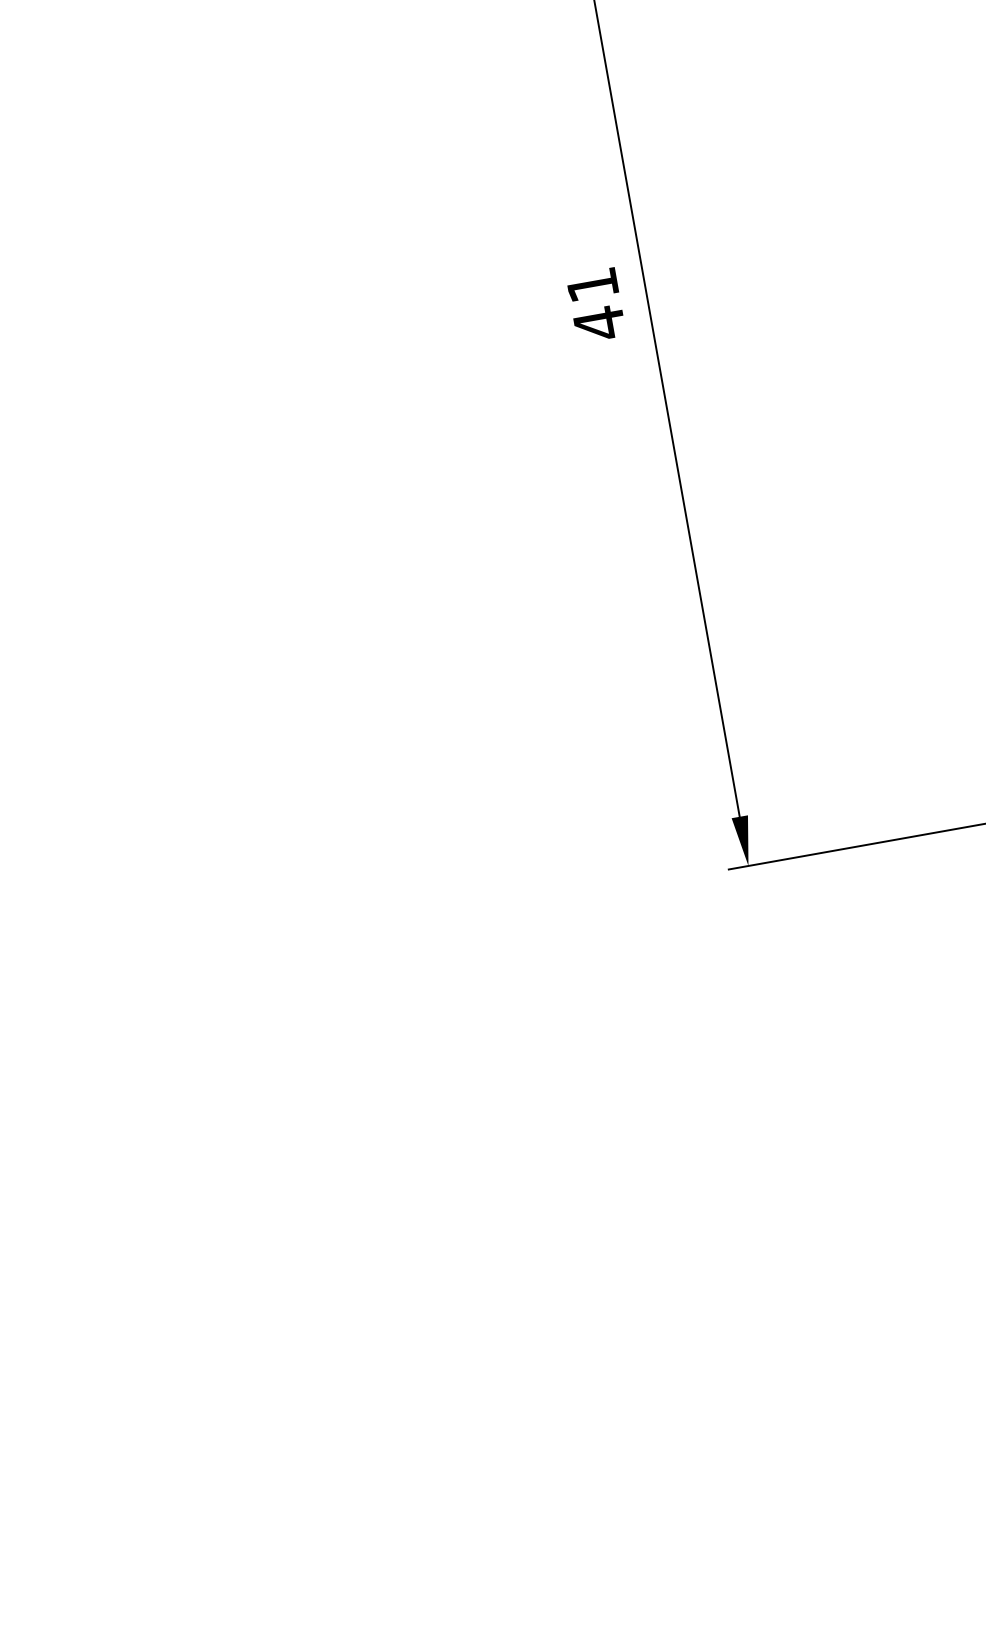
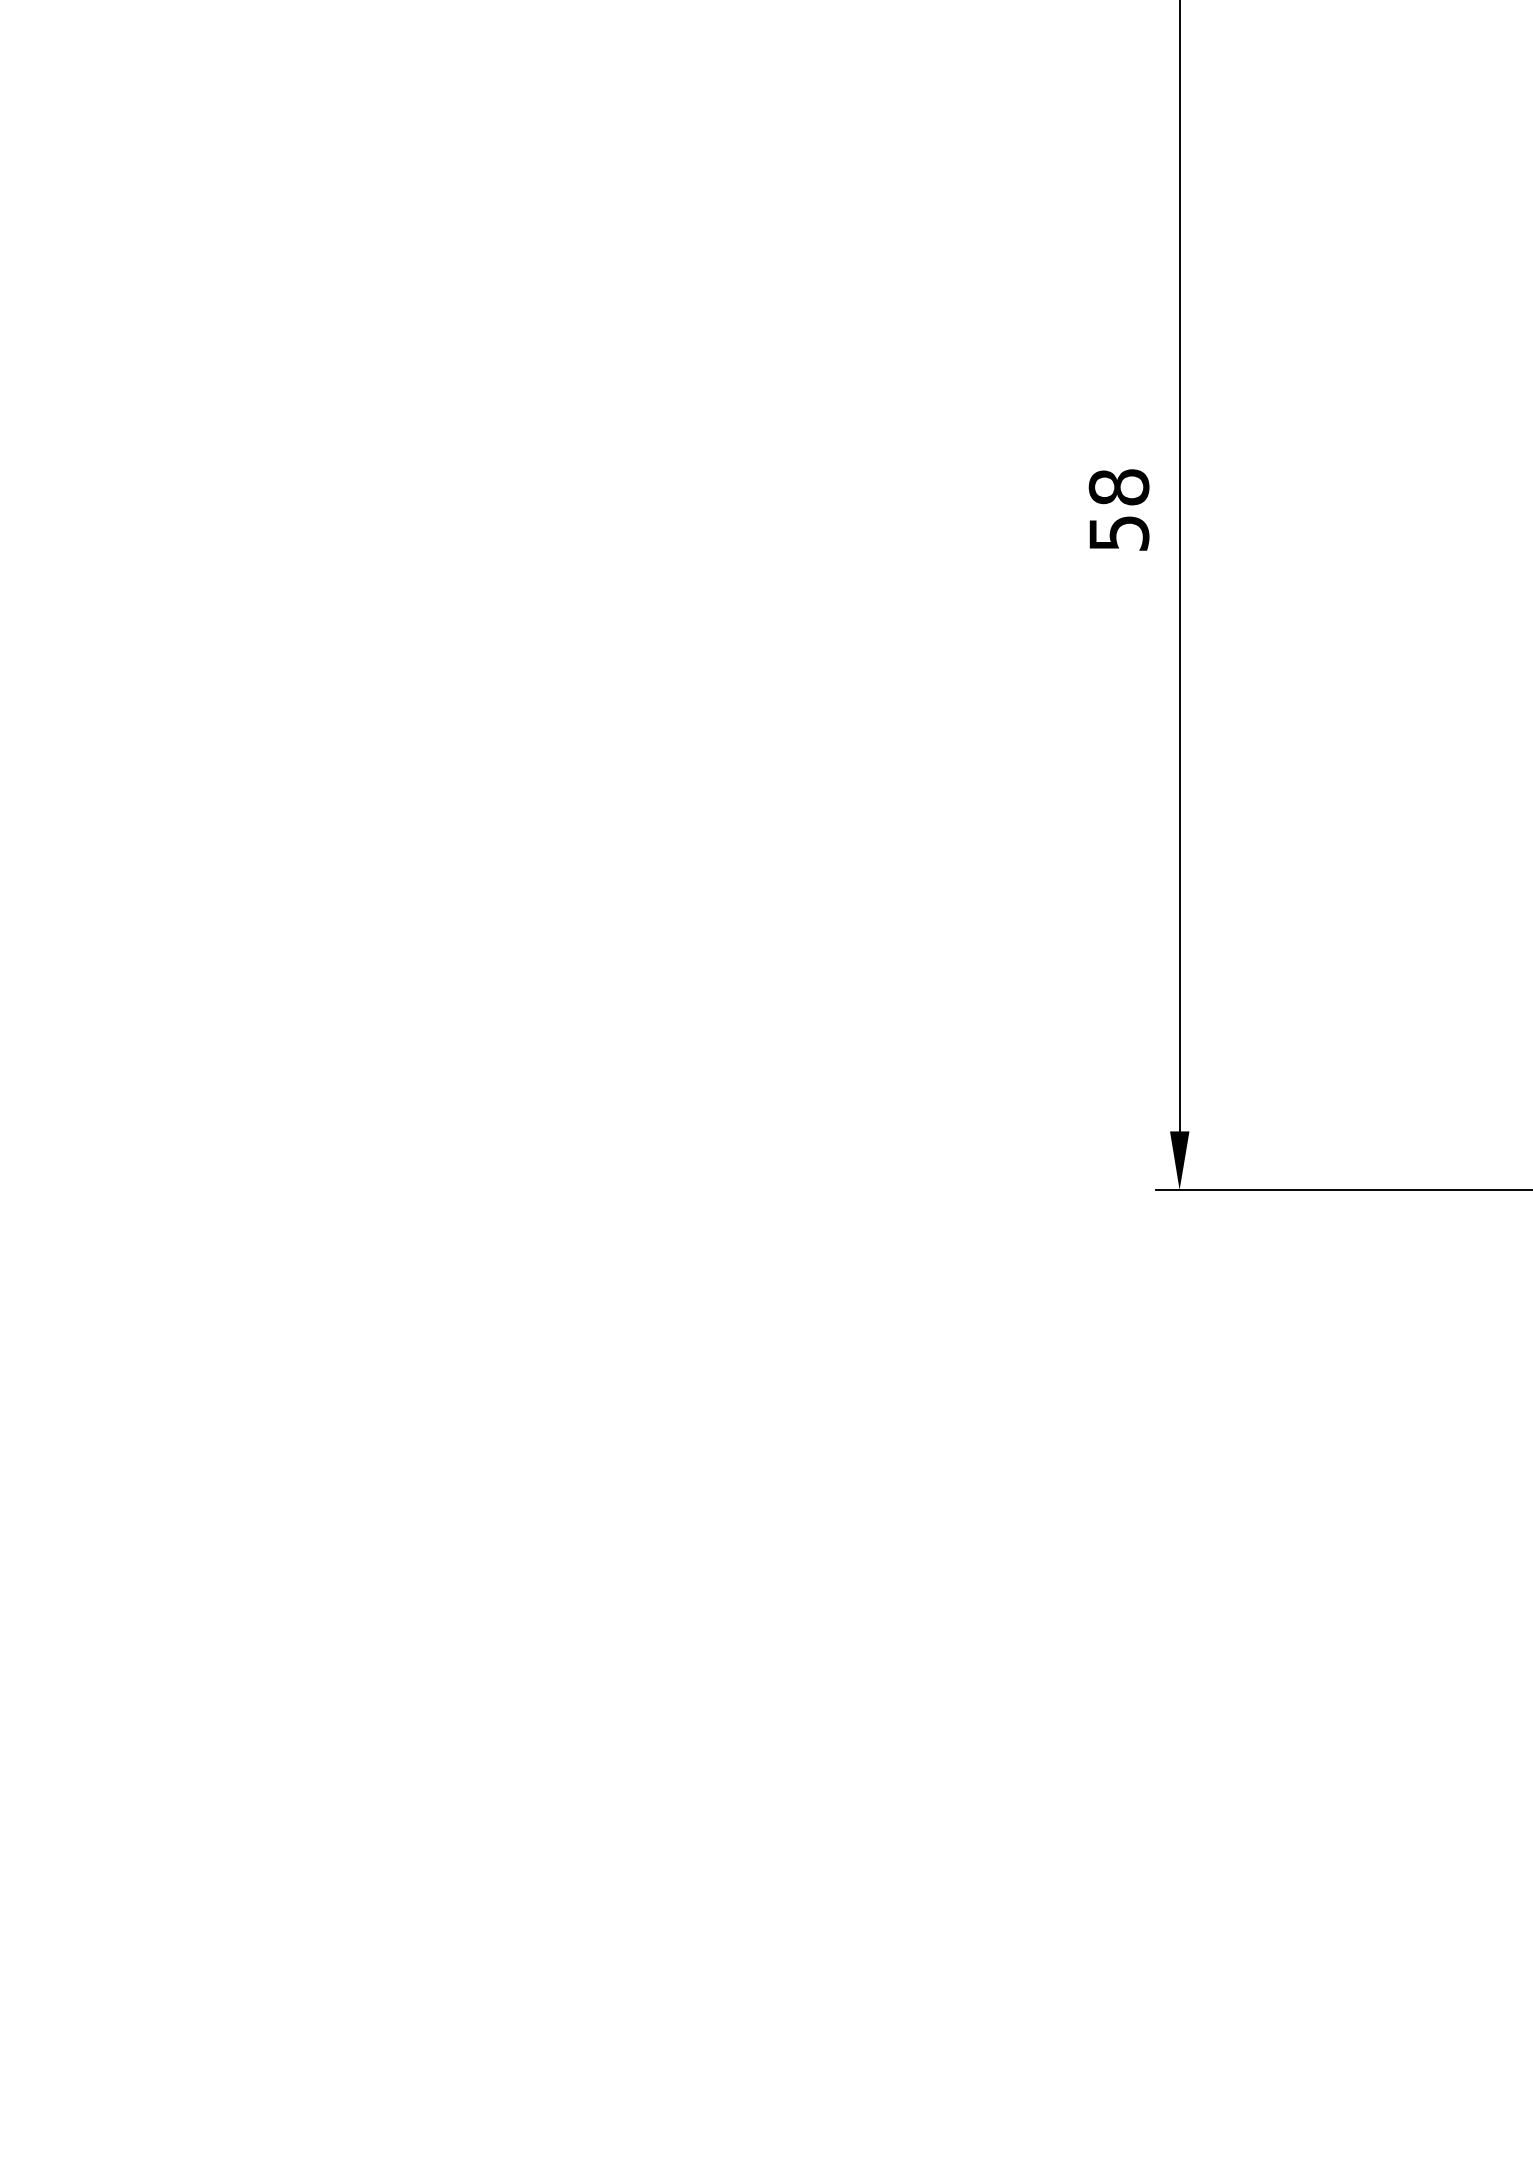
text: (595, 304) -> (1118, 510), 41 -> 58

